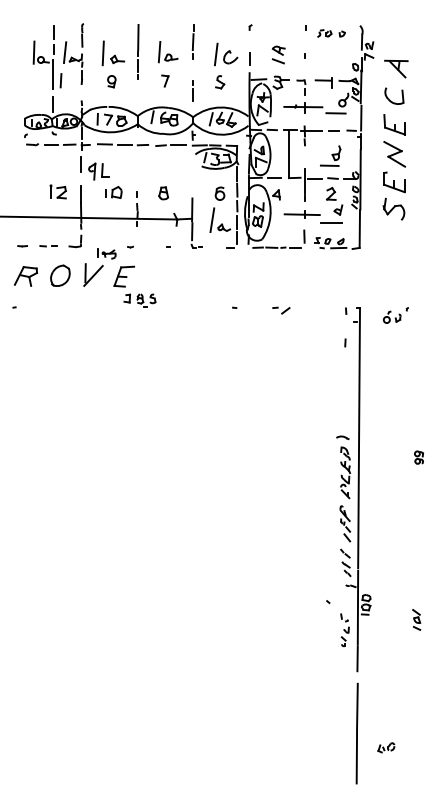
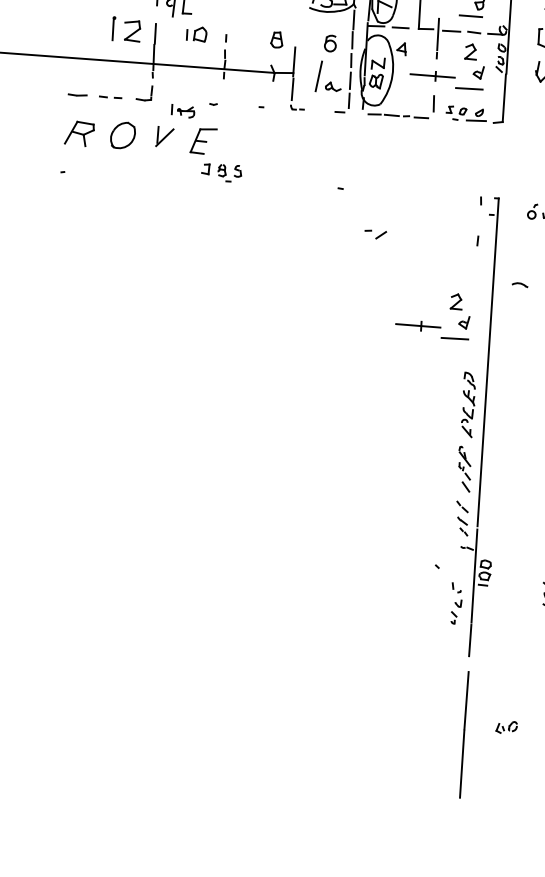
part: (57, 191) -> (125, 28), size x1.4
part: (163, 193) -> (276, 40), moved
part: (22, 246) -> (77, 95), size x1.6
part: (93, 274) -> (164, 136), size x0.7
part: (281, 310) -> (375, 234), moved
part: (313, 412) -> (432, 326), added
part: (342, 437) -> (519, 284), moved
part: (386, 747) -> (506, 727), moved

